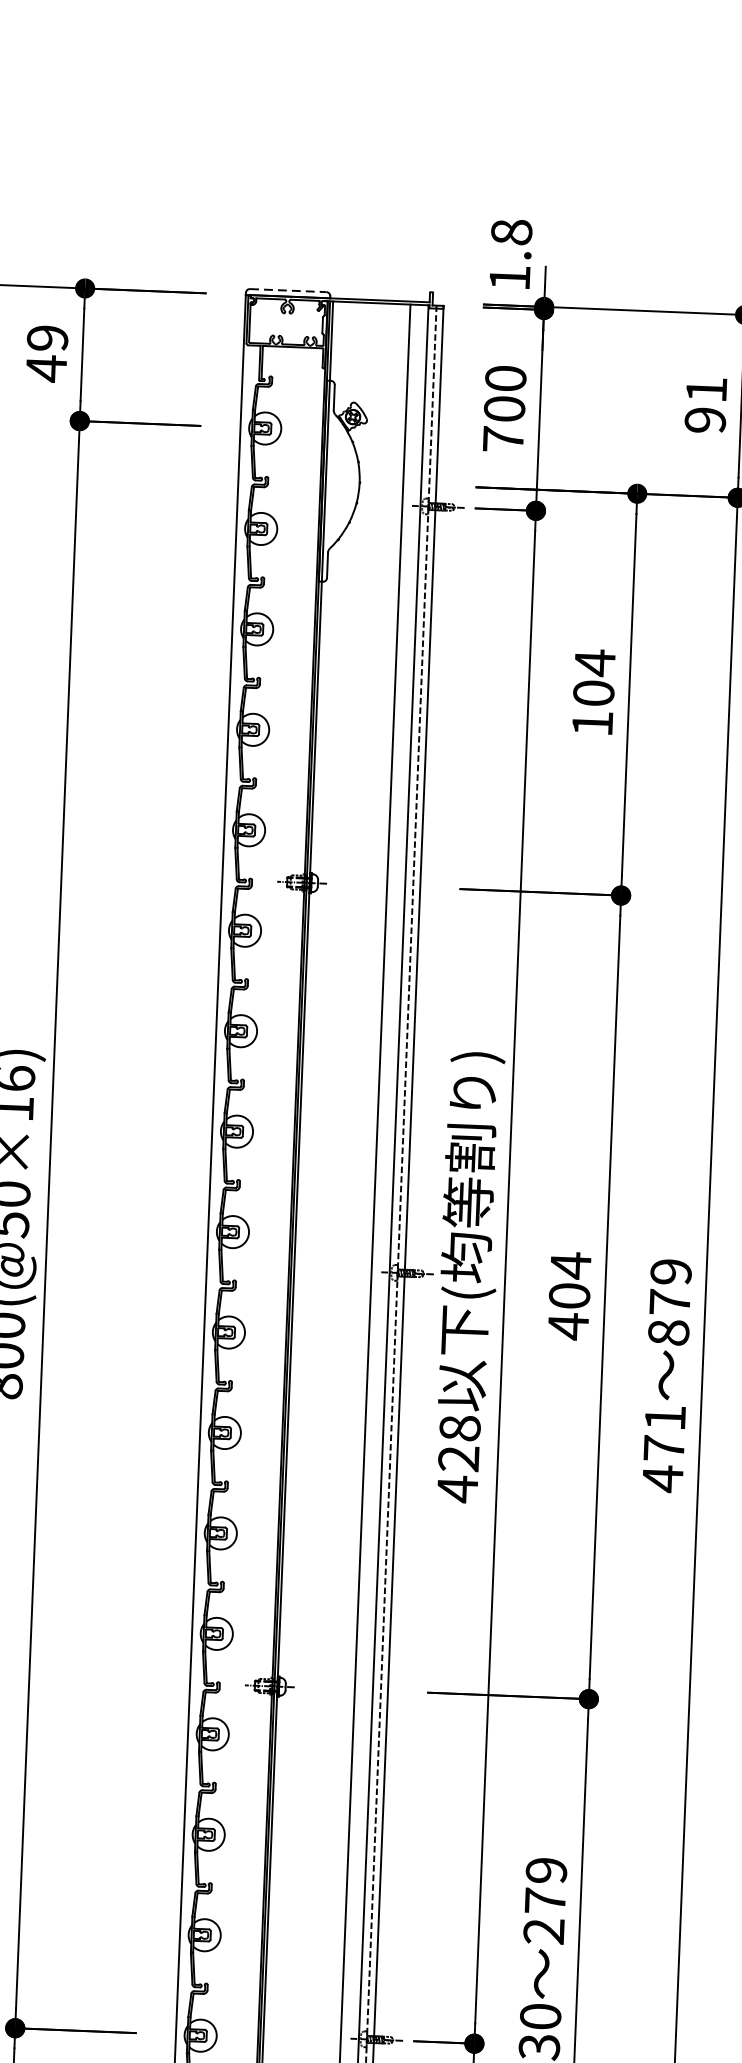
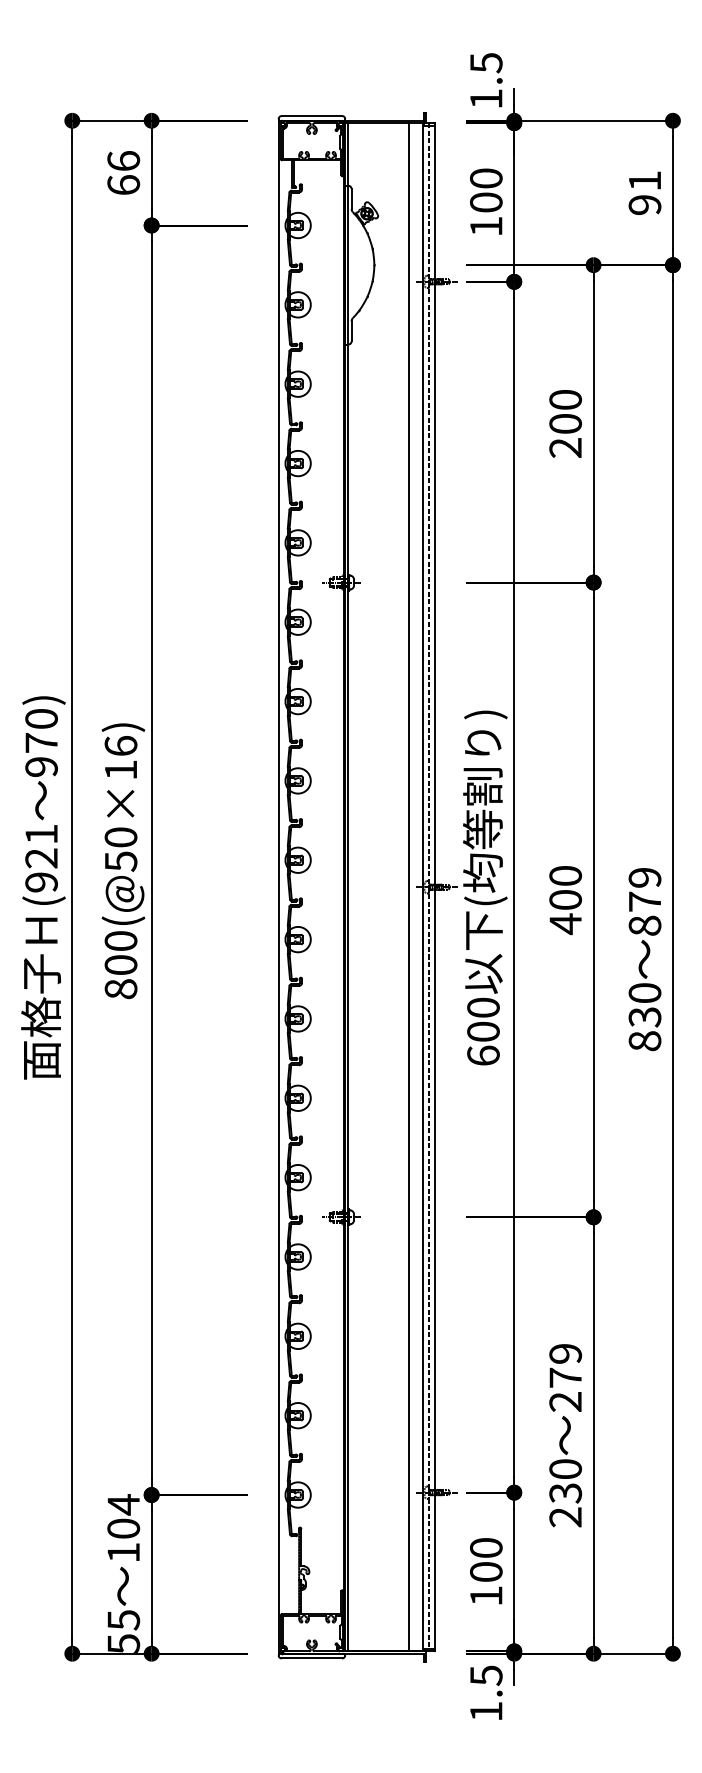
text: (511, 231) -> (486, 62), 1.8 -> 1.5
line: (288, 291) -> (312, 116), dashed -> solid
text: (46, 353) -> (123, 173), 49 -> 66
text: (503, 439) -> (486, 226), 700 -> 100
text: (593, 692) -> (565, 423), 104 -> 200
text: (570, 1264) -> (565, 875), 404 -> 400
text: (663, 1448) -> (644, 1017), 471 -> 830
text: (458, 1458) -> (483, 1031), 428 -> 600

